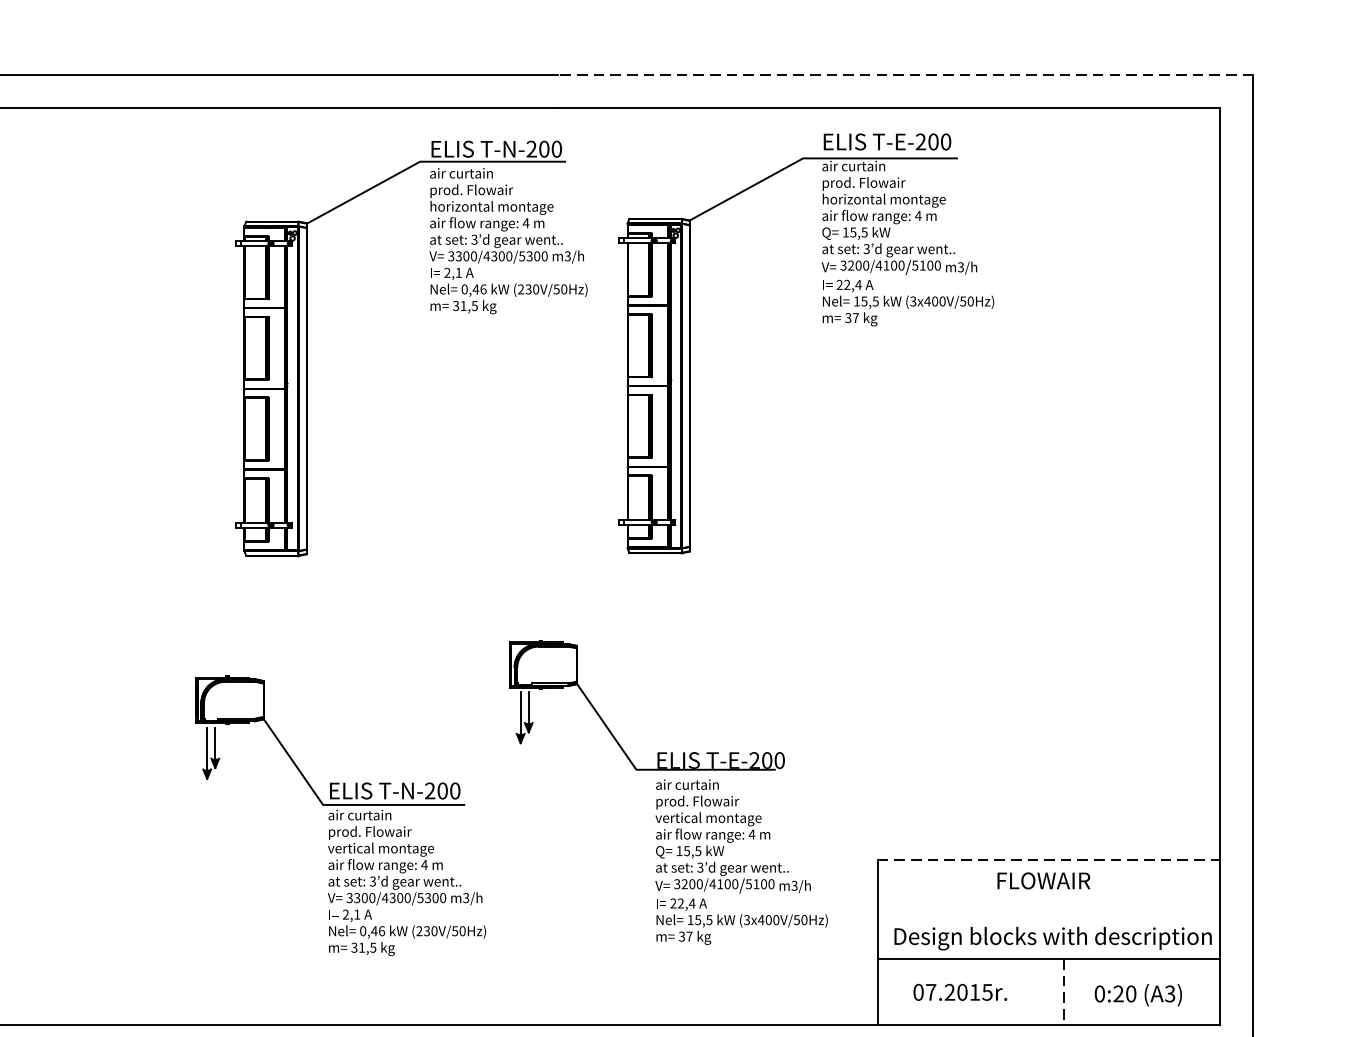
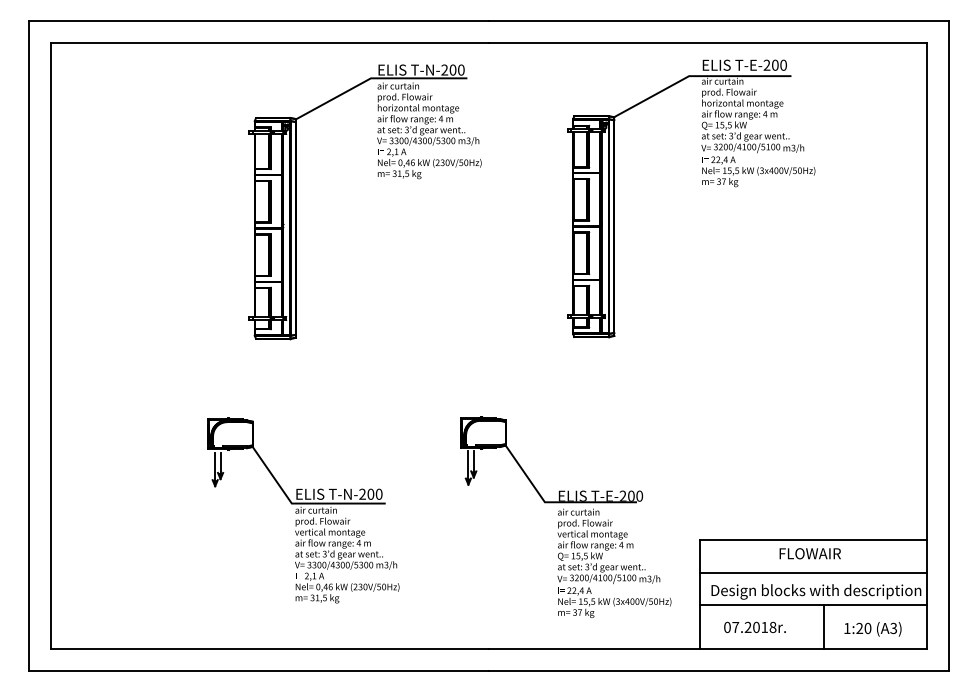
line: (905, 74) -> (718, 20), dashed -> solid
part: (430, 310) -> (377, 176), moved
part: (823, 322) -> (702, 184), moved
part: (667, 791) -> (565, 516), moved
part: (340, 815) -> (303, 510), moved
line: (1050, 859) -> (814, 539), dashed -> solid
line: (1048, 909) -> (813, 572), added
text: (986, 990) -> (772, 626), 07.2015r. -> 07.2018r.
line: (1063, 992) -> (823, 627), dashed -> solid
text: (1100, 993) -> (847, 628), 0:20 -> 1:20

